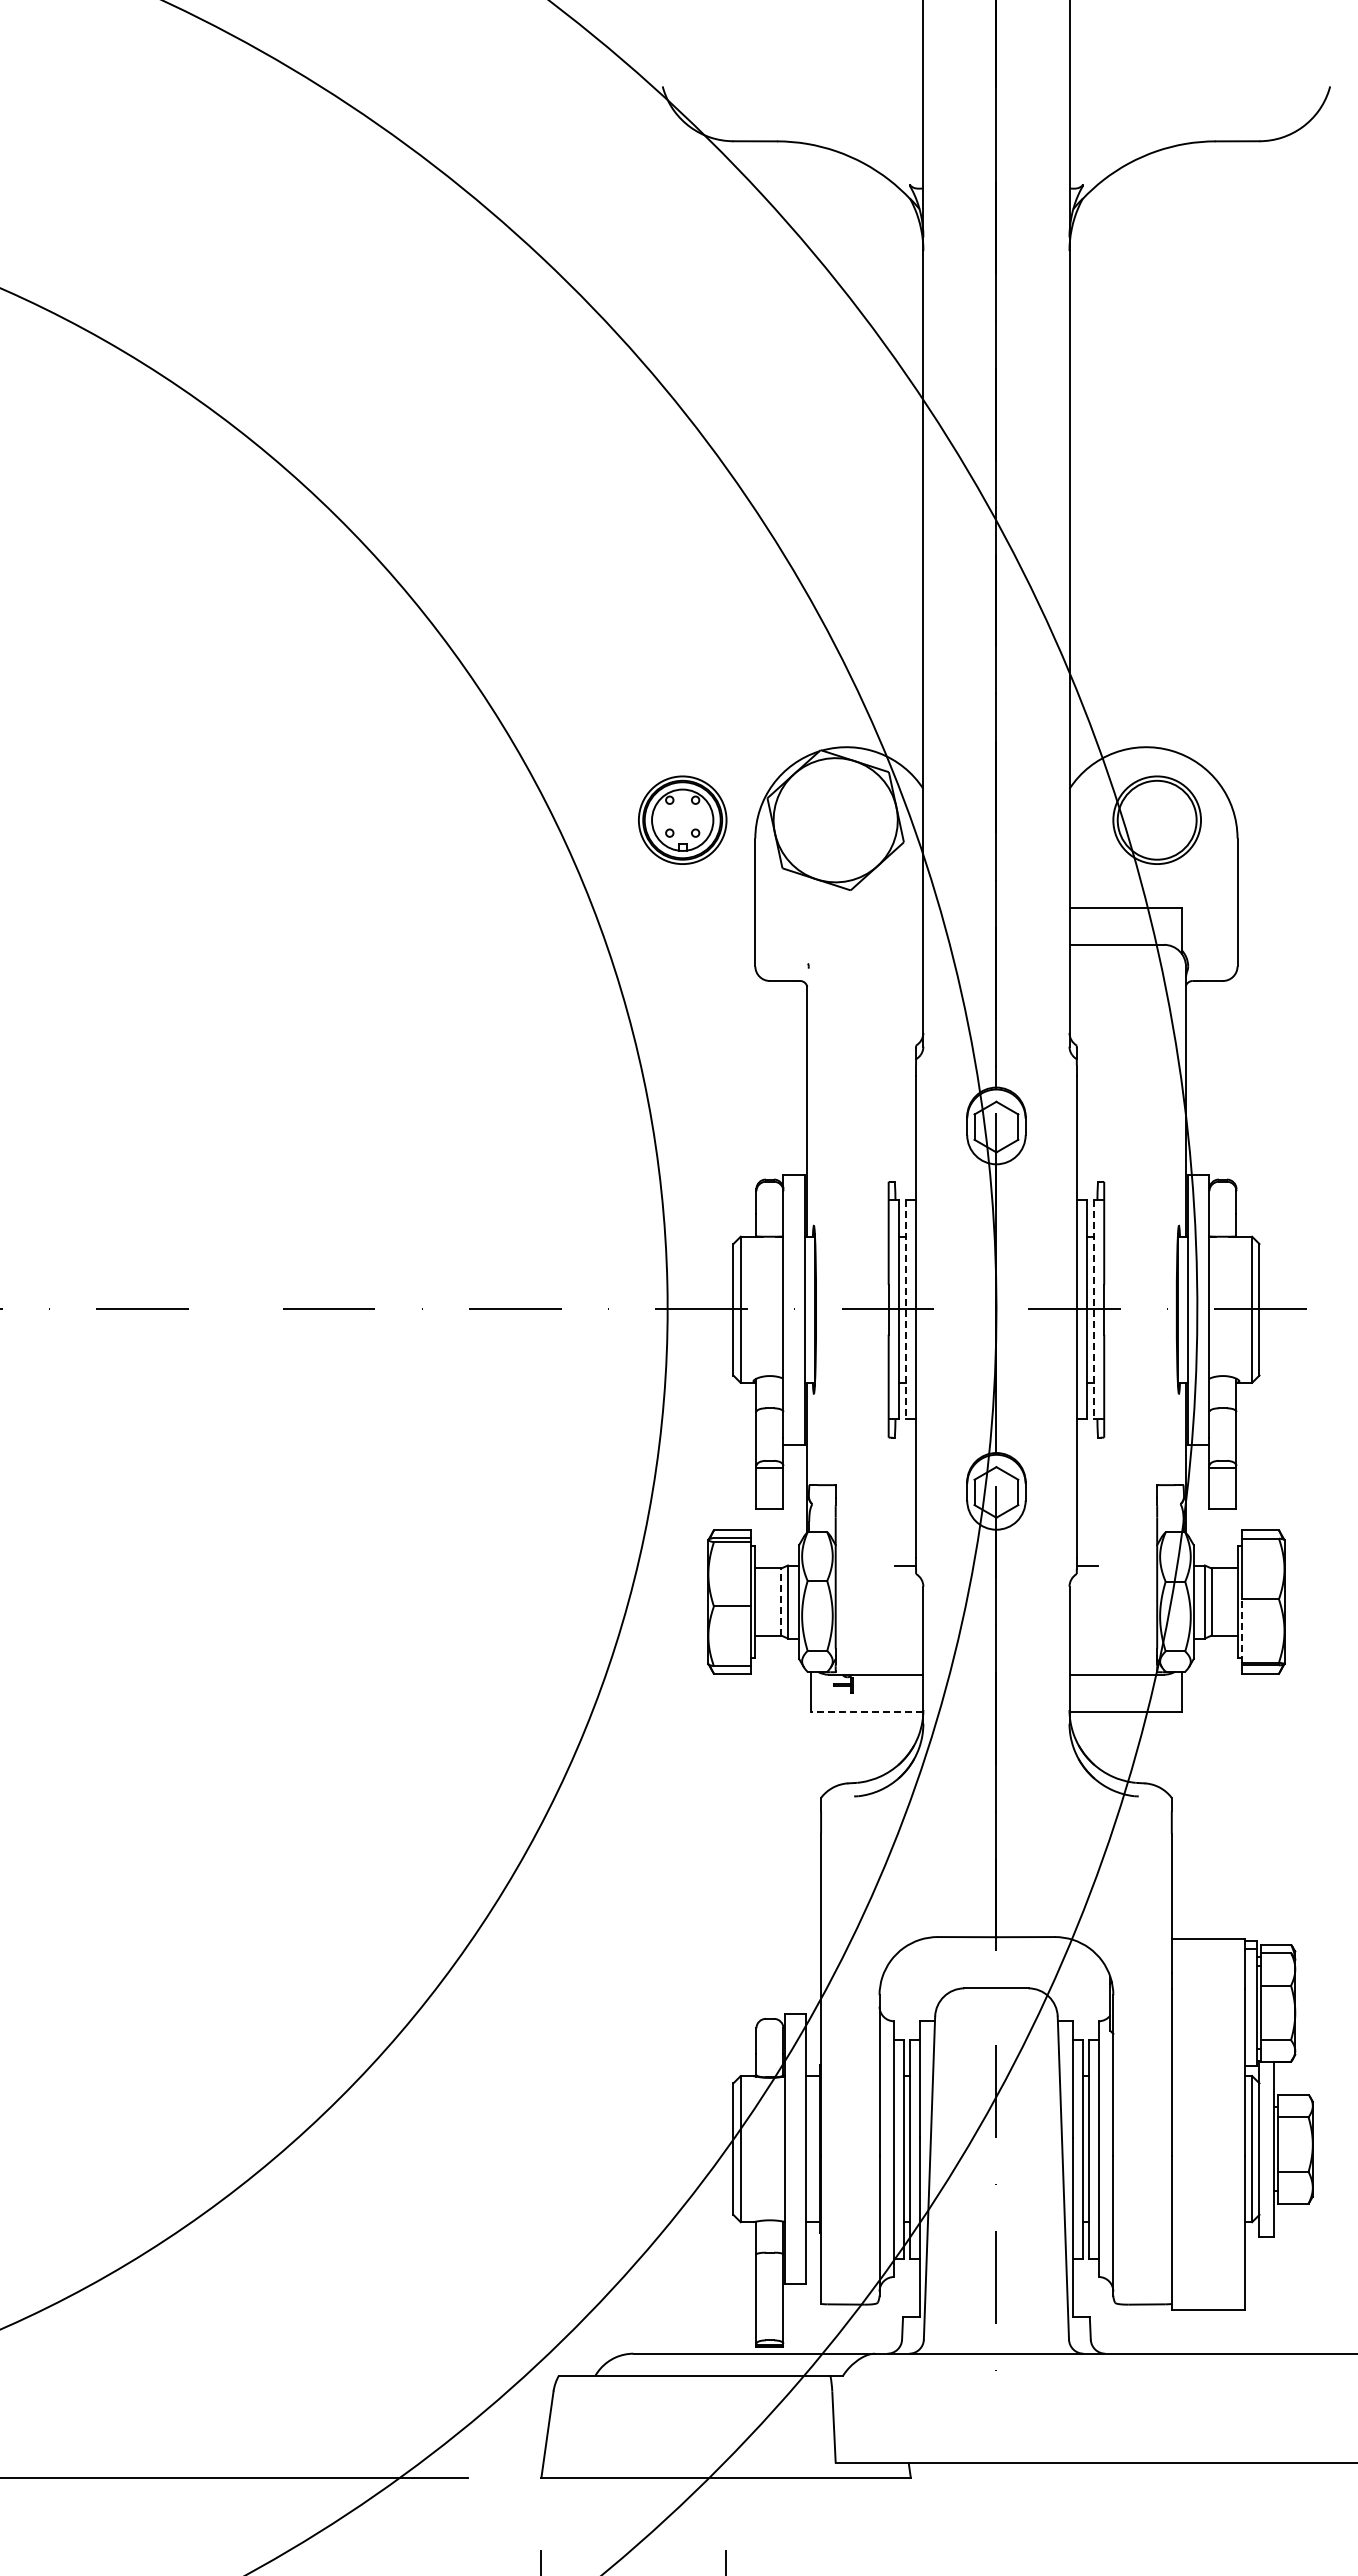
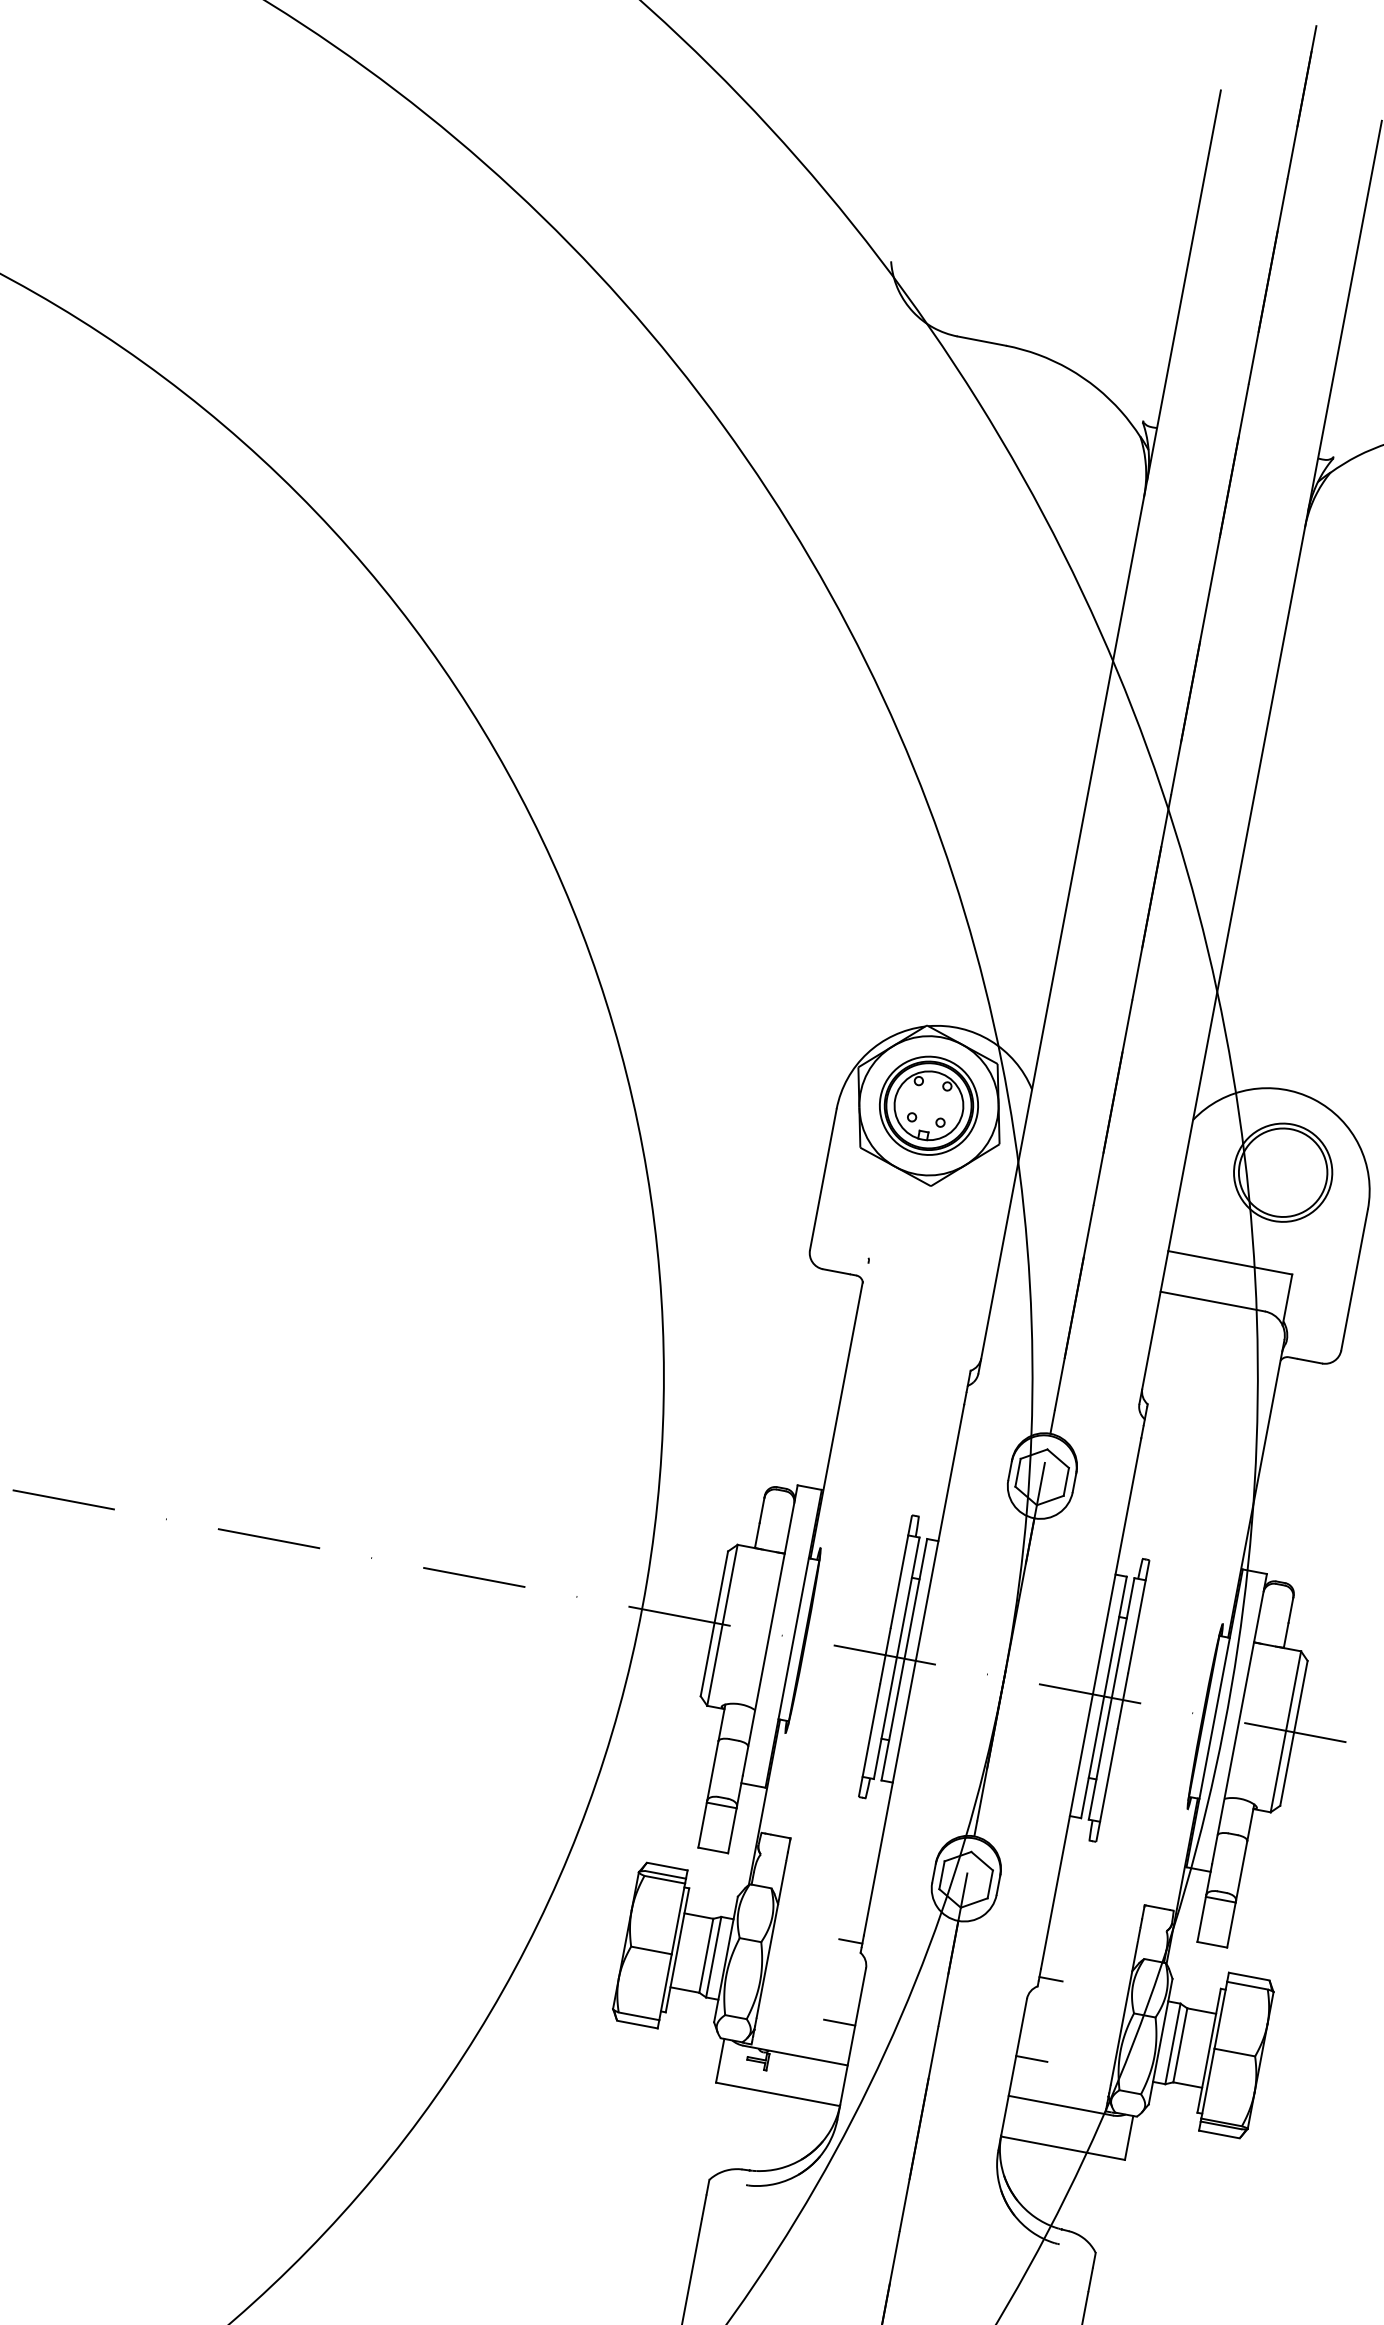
part: (682, 819) -> (928, 1104), moved
line: (905, 1309) -> (904, 1659), dashed -> solid
line: (1093, 1309) -> (1111, 1698), dashed -> solid
line: (781, 1602) -> (706, 1956), dashed -> solid
line: (1242, 1631) -> (1208, 2084), dashed -> solid
line: (909, 1638) -> (839, 2022), added
line: (1083, 1638) -> (1031, 2058), added
line: (866, 1711) -> (777, 2094), dashed -> solid

